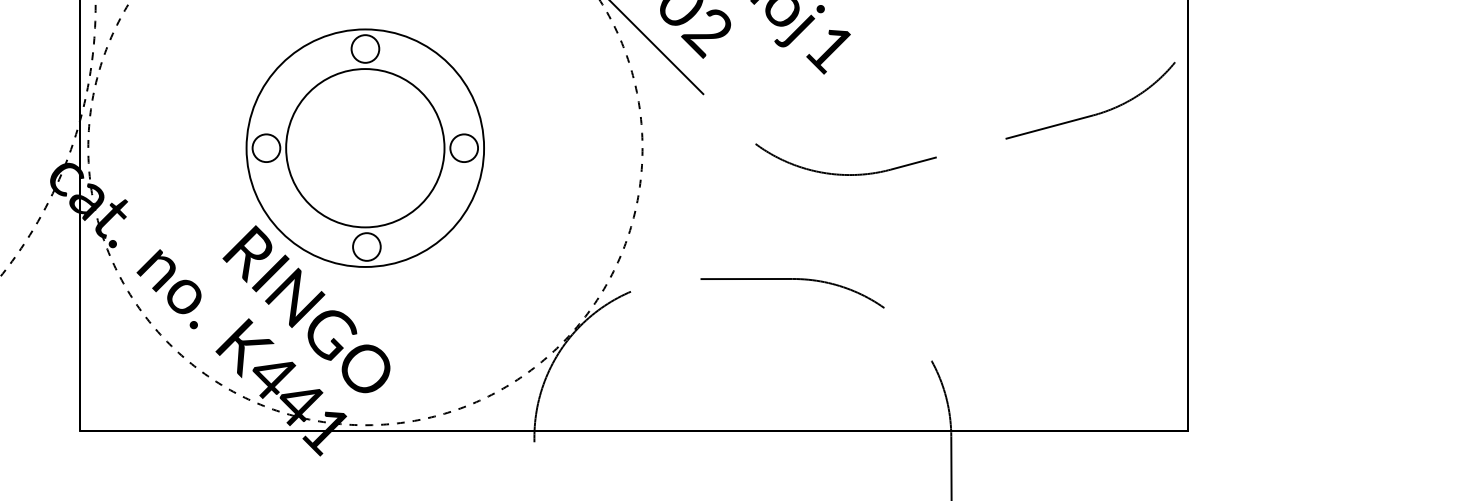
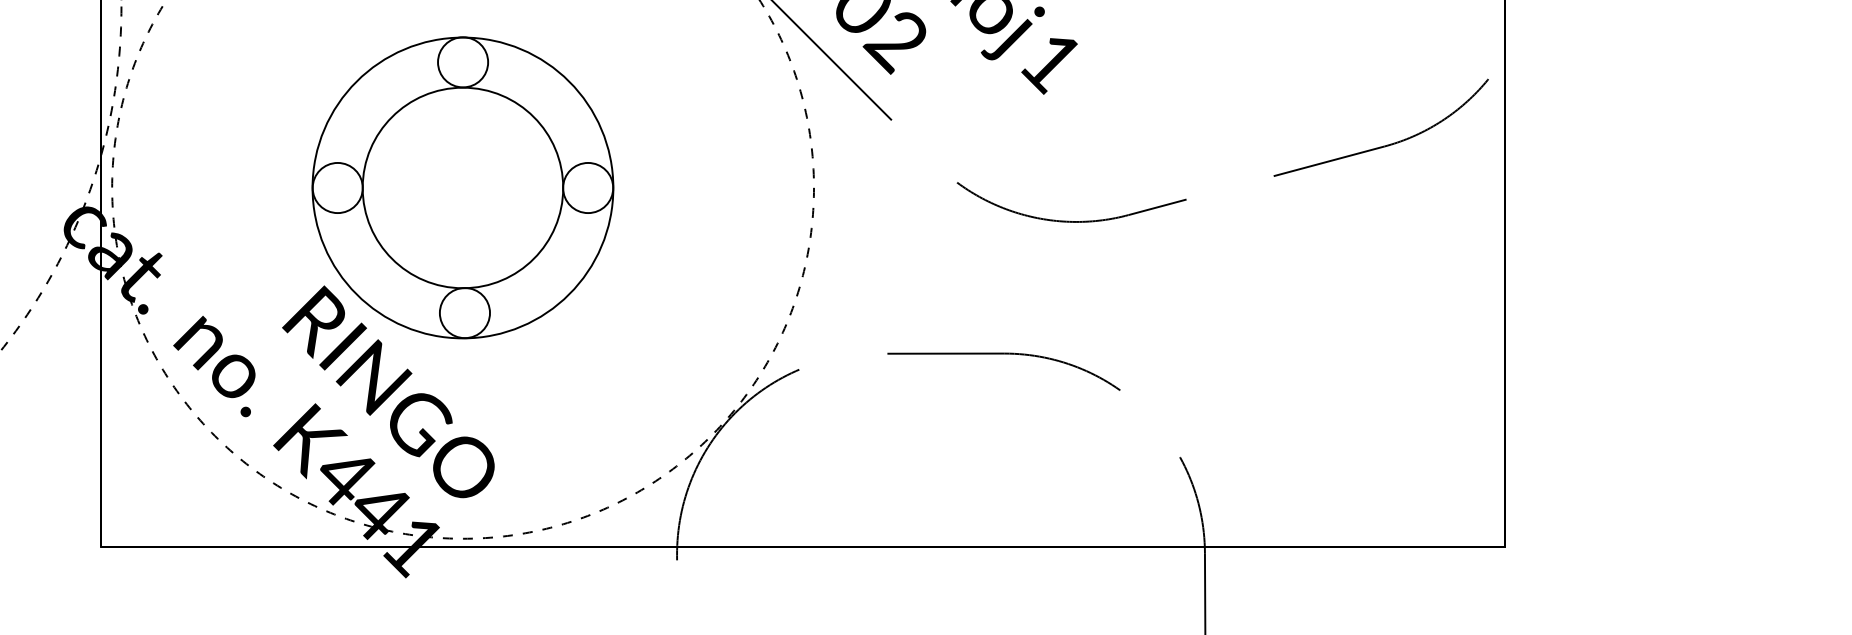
circle: (365, 49) -> (463, 62), size x1.43
circle: (266, 147) -> (337, 187), size x1.43
circle: (464, 147) -> (588, 187), size x1.43
circle: (366, 247) -> (464, 313), size x1.43

